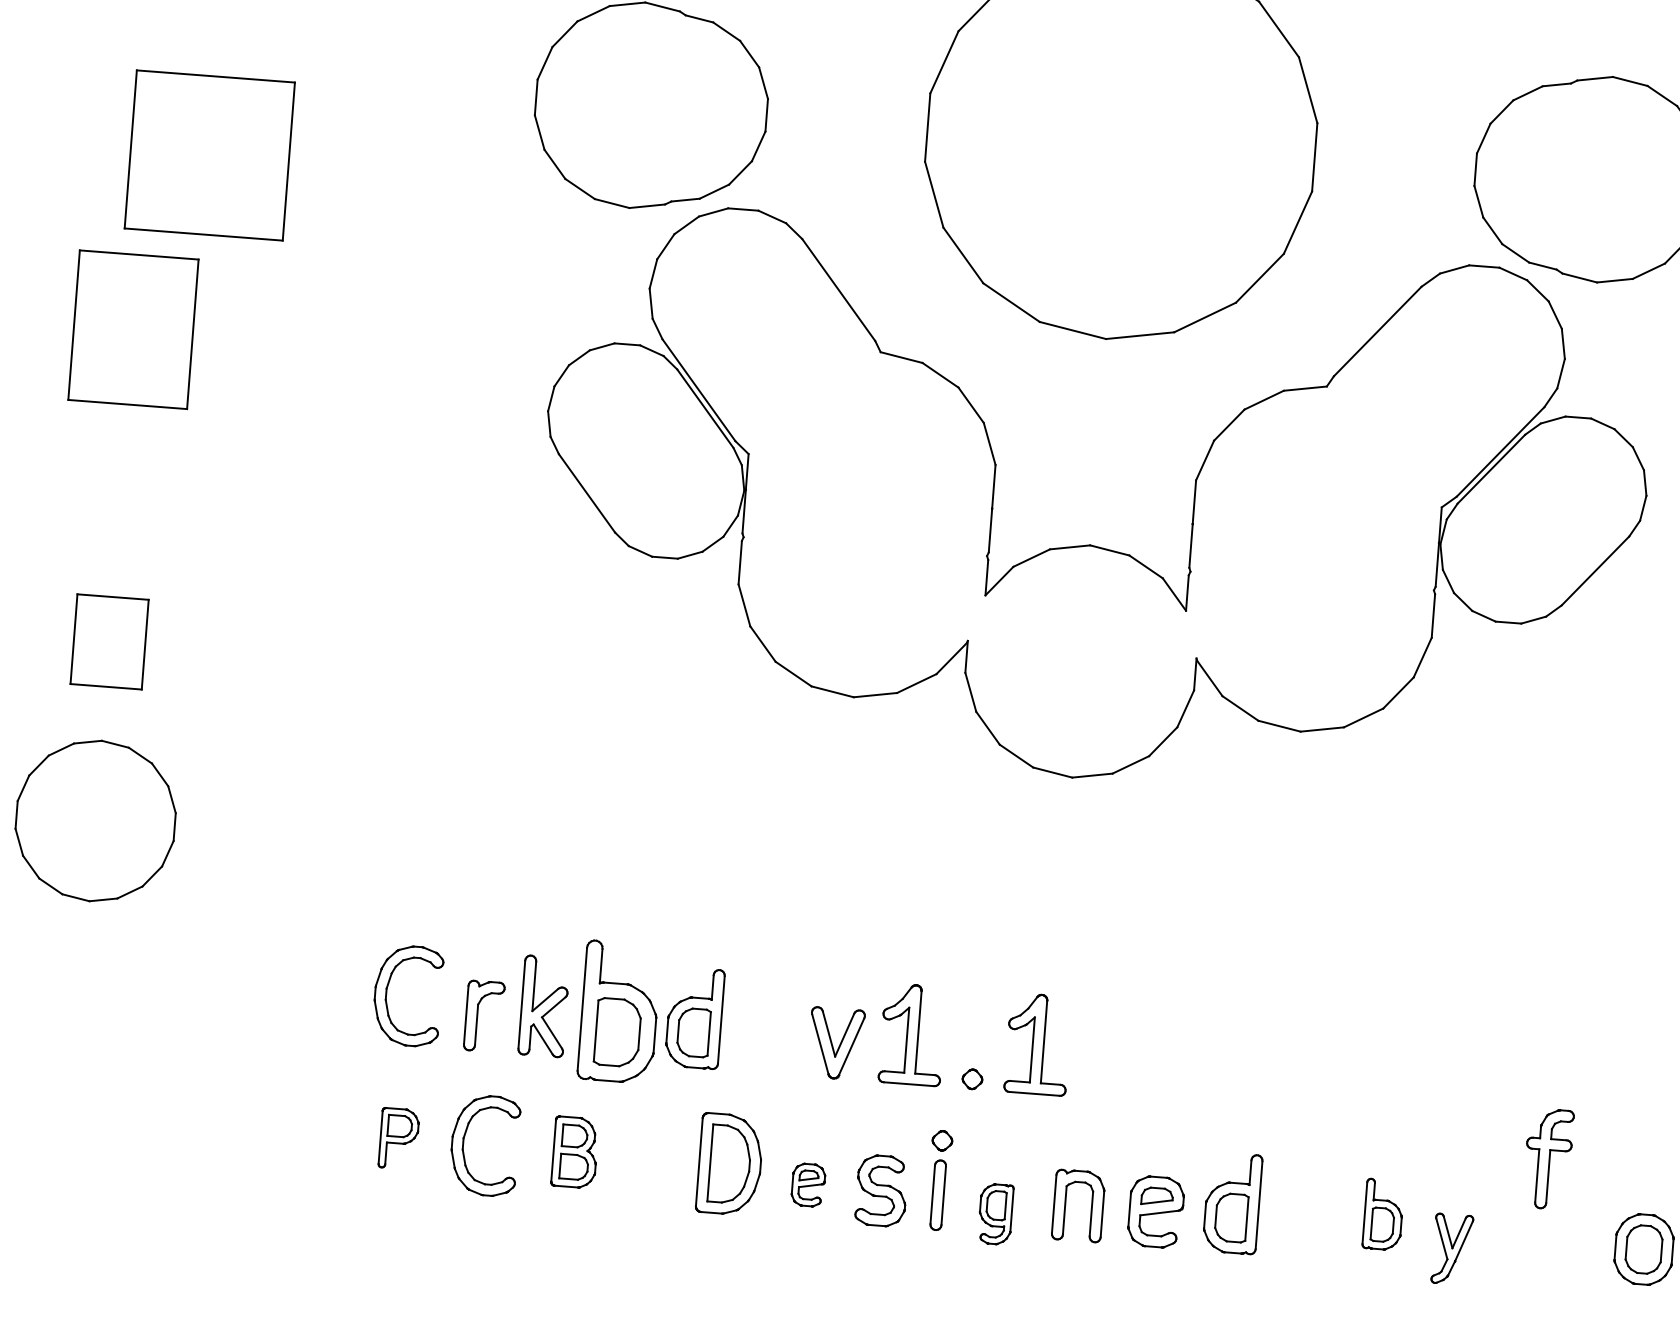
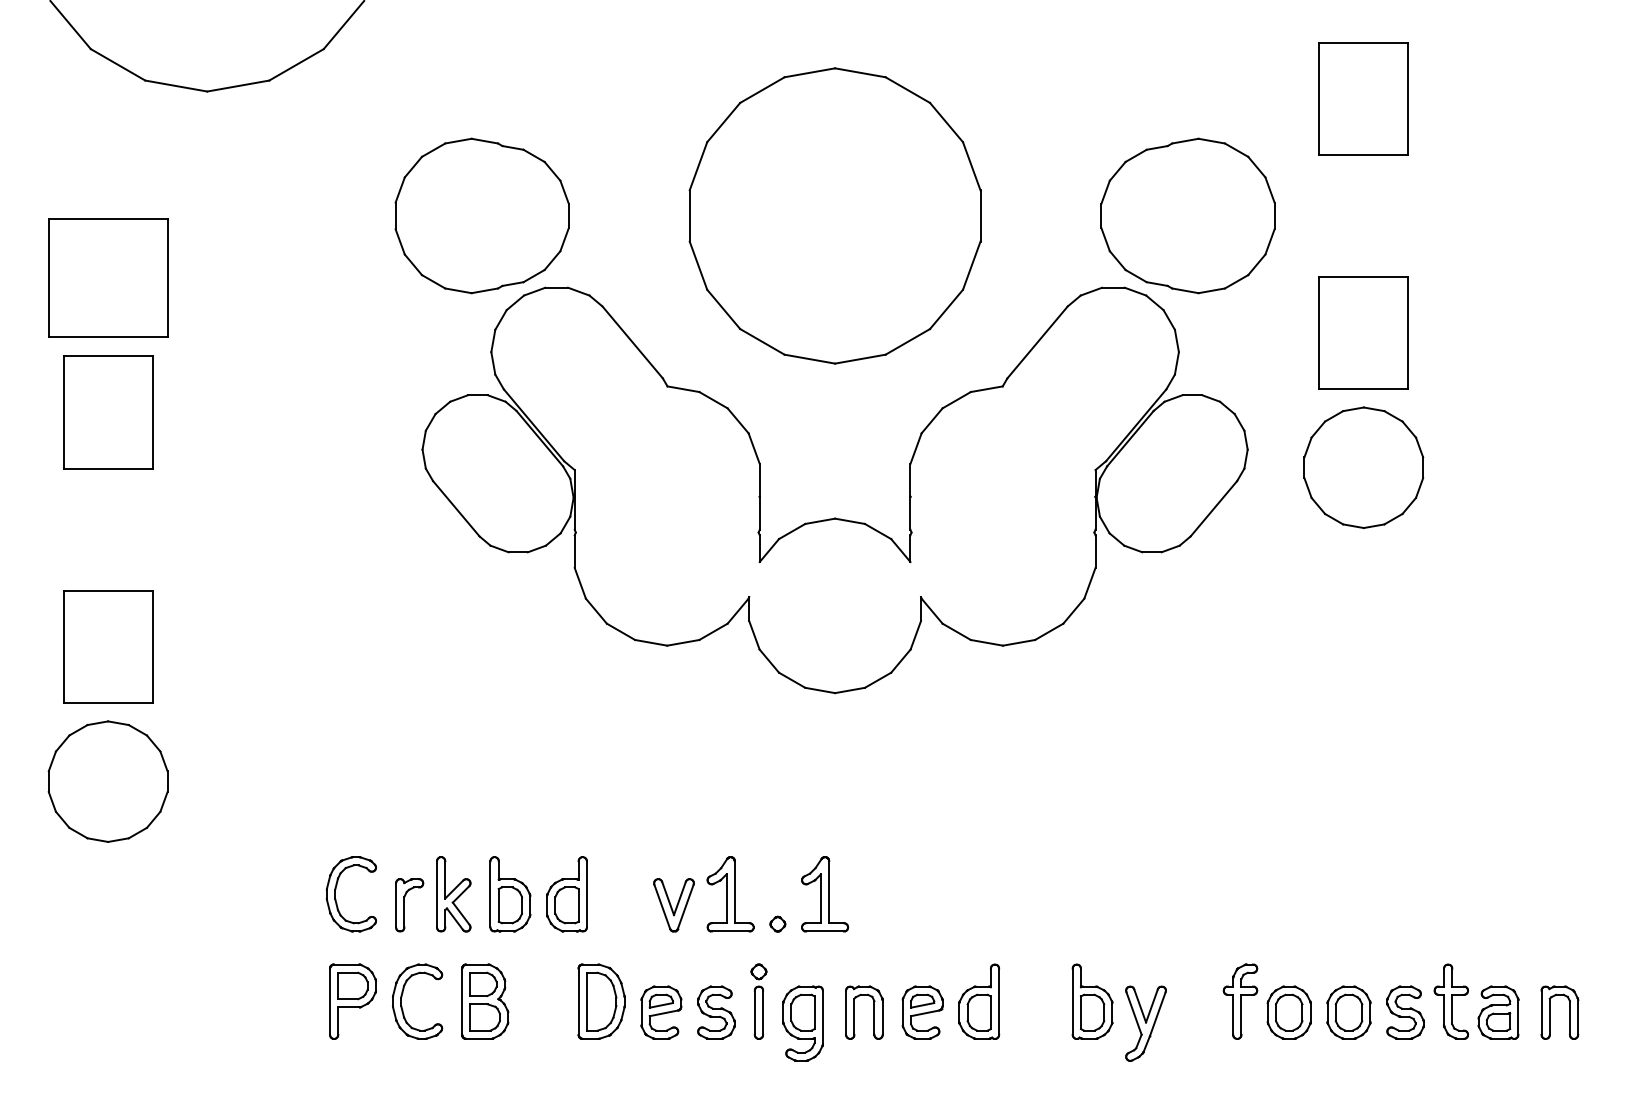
part: (210, 154) -> (108, 277), moved
part: (109, 641) -> (108, 646), size x1.67
part: (619, 1012) -> (510, 894), size x0.71
part: (398, 1138) -> (352, 1001), size x1.67
part: (575, 1152) -> (485, 1001), size x1.43
part: (1548, 1158) -> (1240, 1001), moved
part: (808, 1184) -> (661, 1012), size x1.67
part: (995, 1214) -> (802, 1023), size x1.67
part: (1383, 1214) -> (1092, 1001), size x1.43
part: (1451, 1249) -> (1145, 1023), size x1.43

